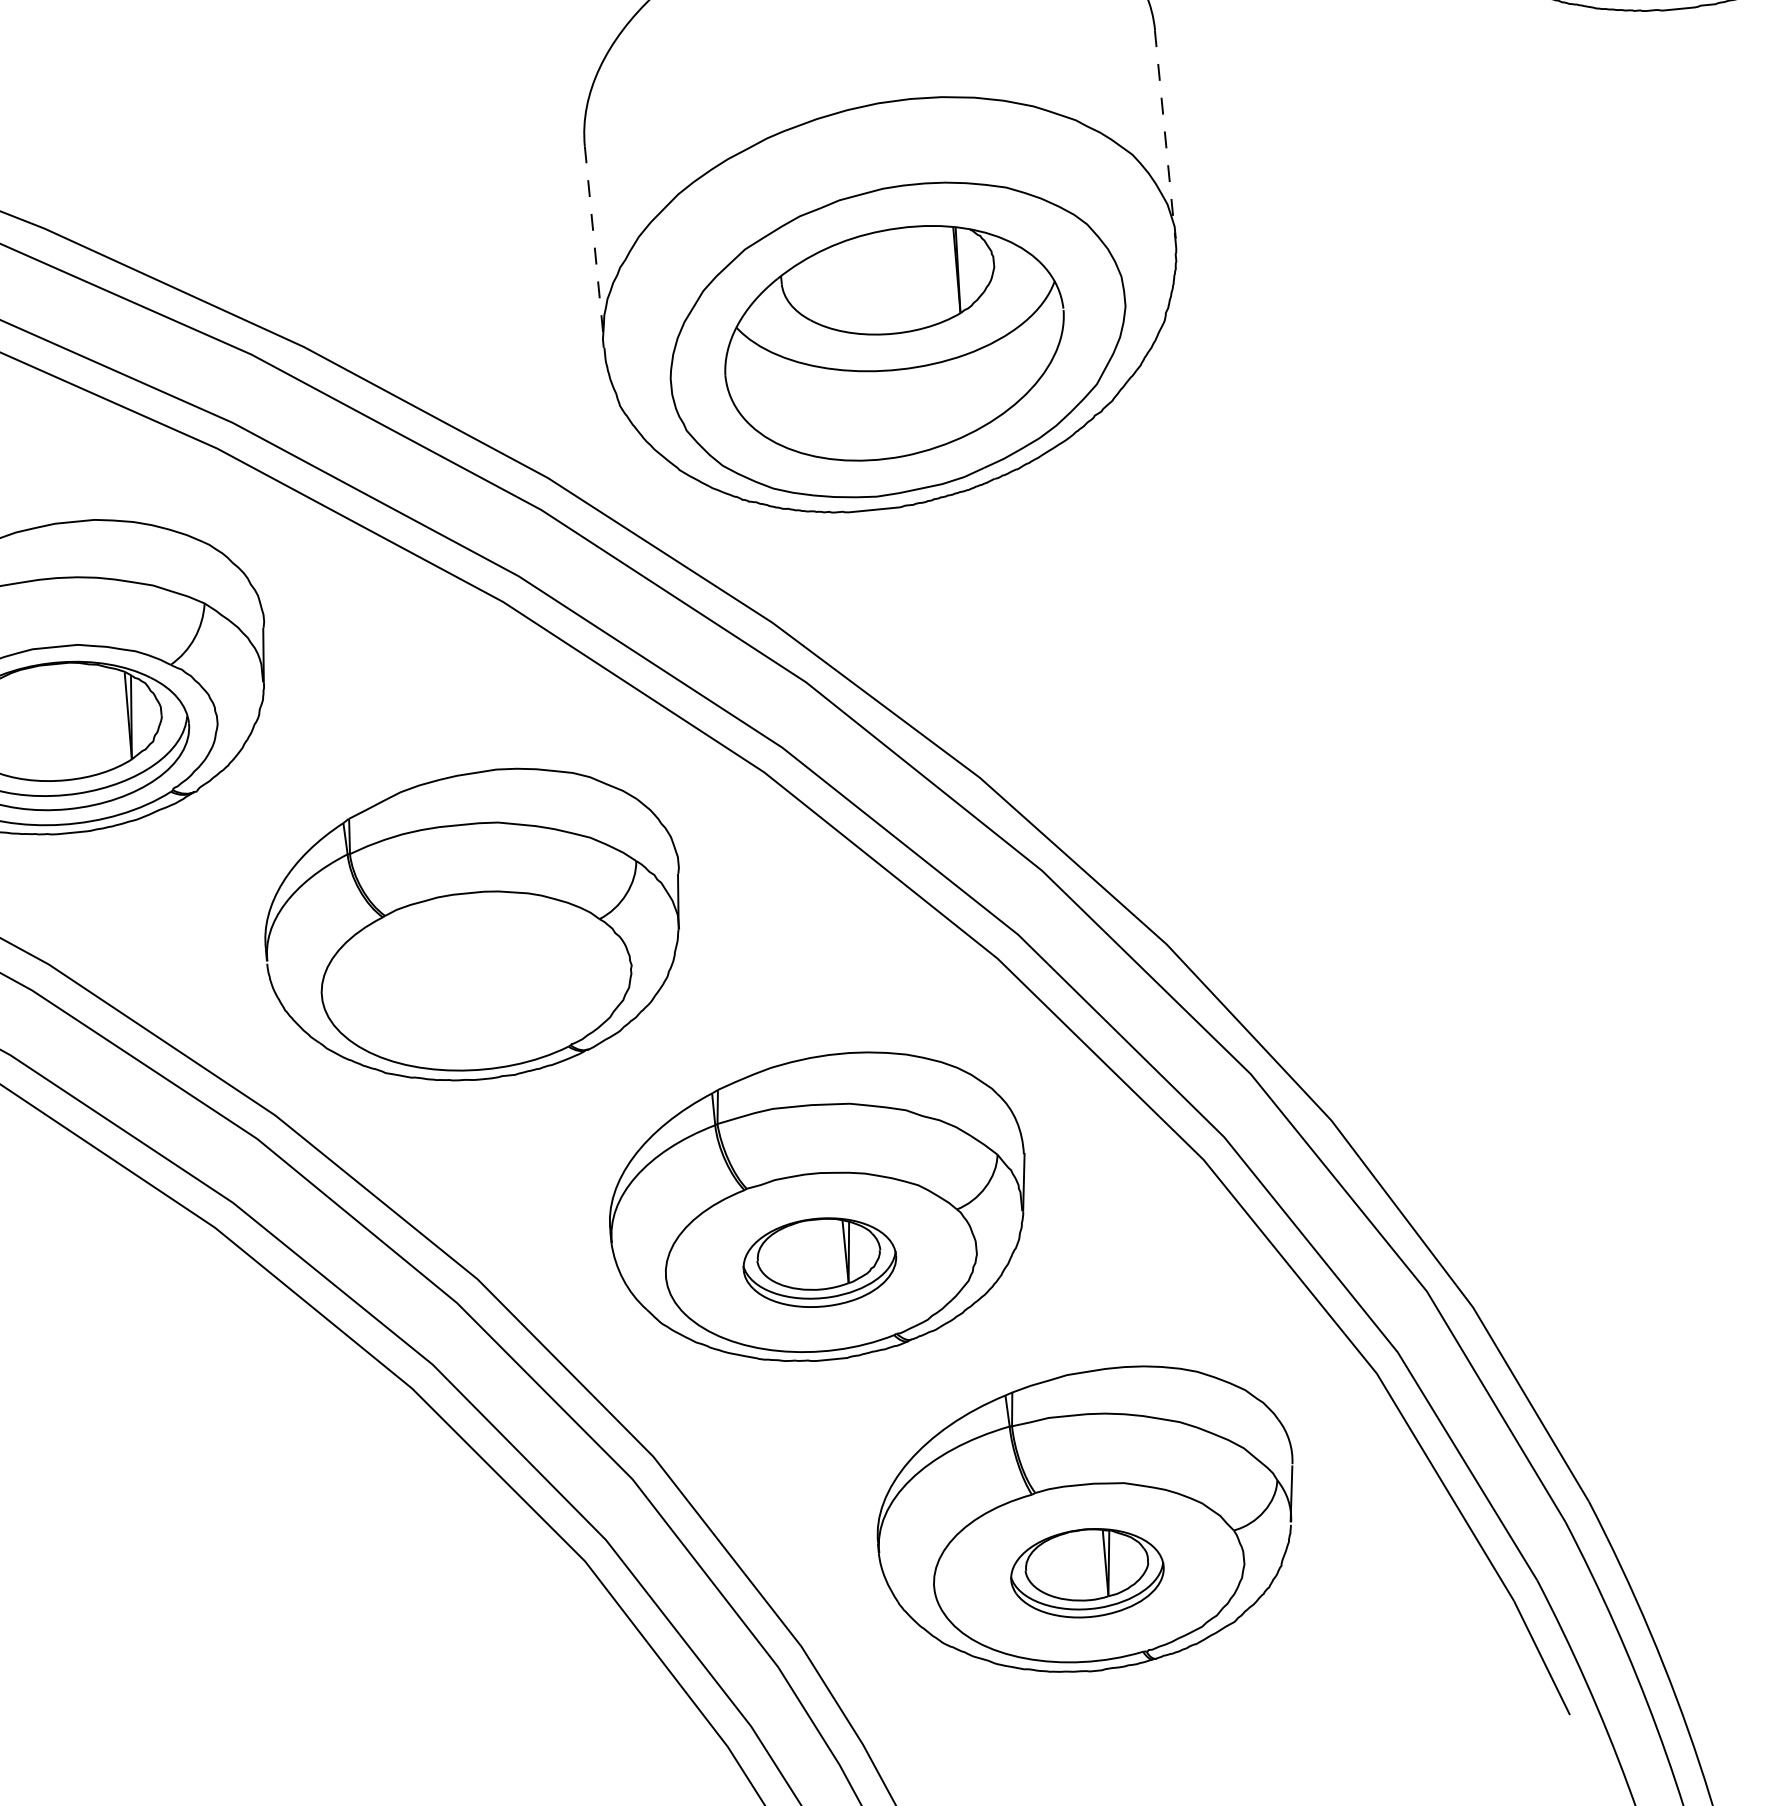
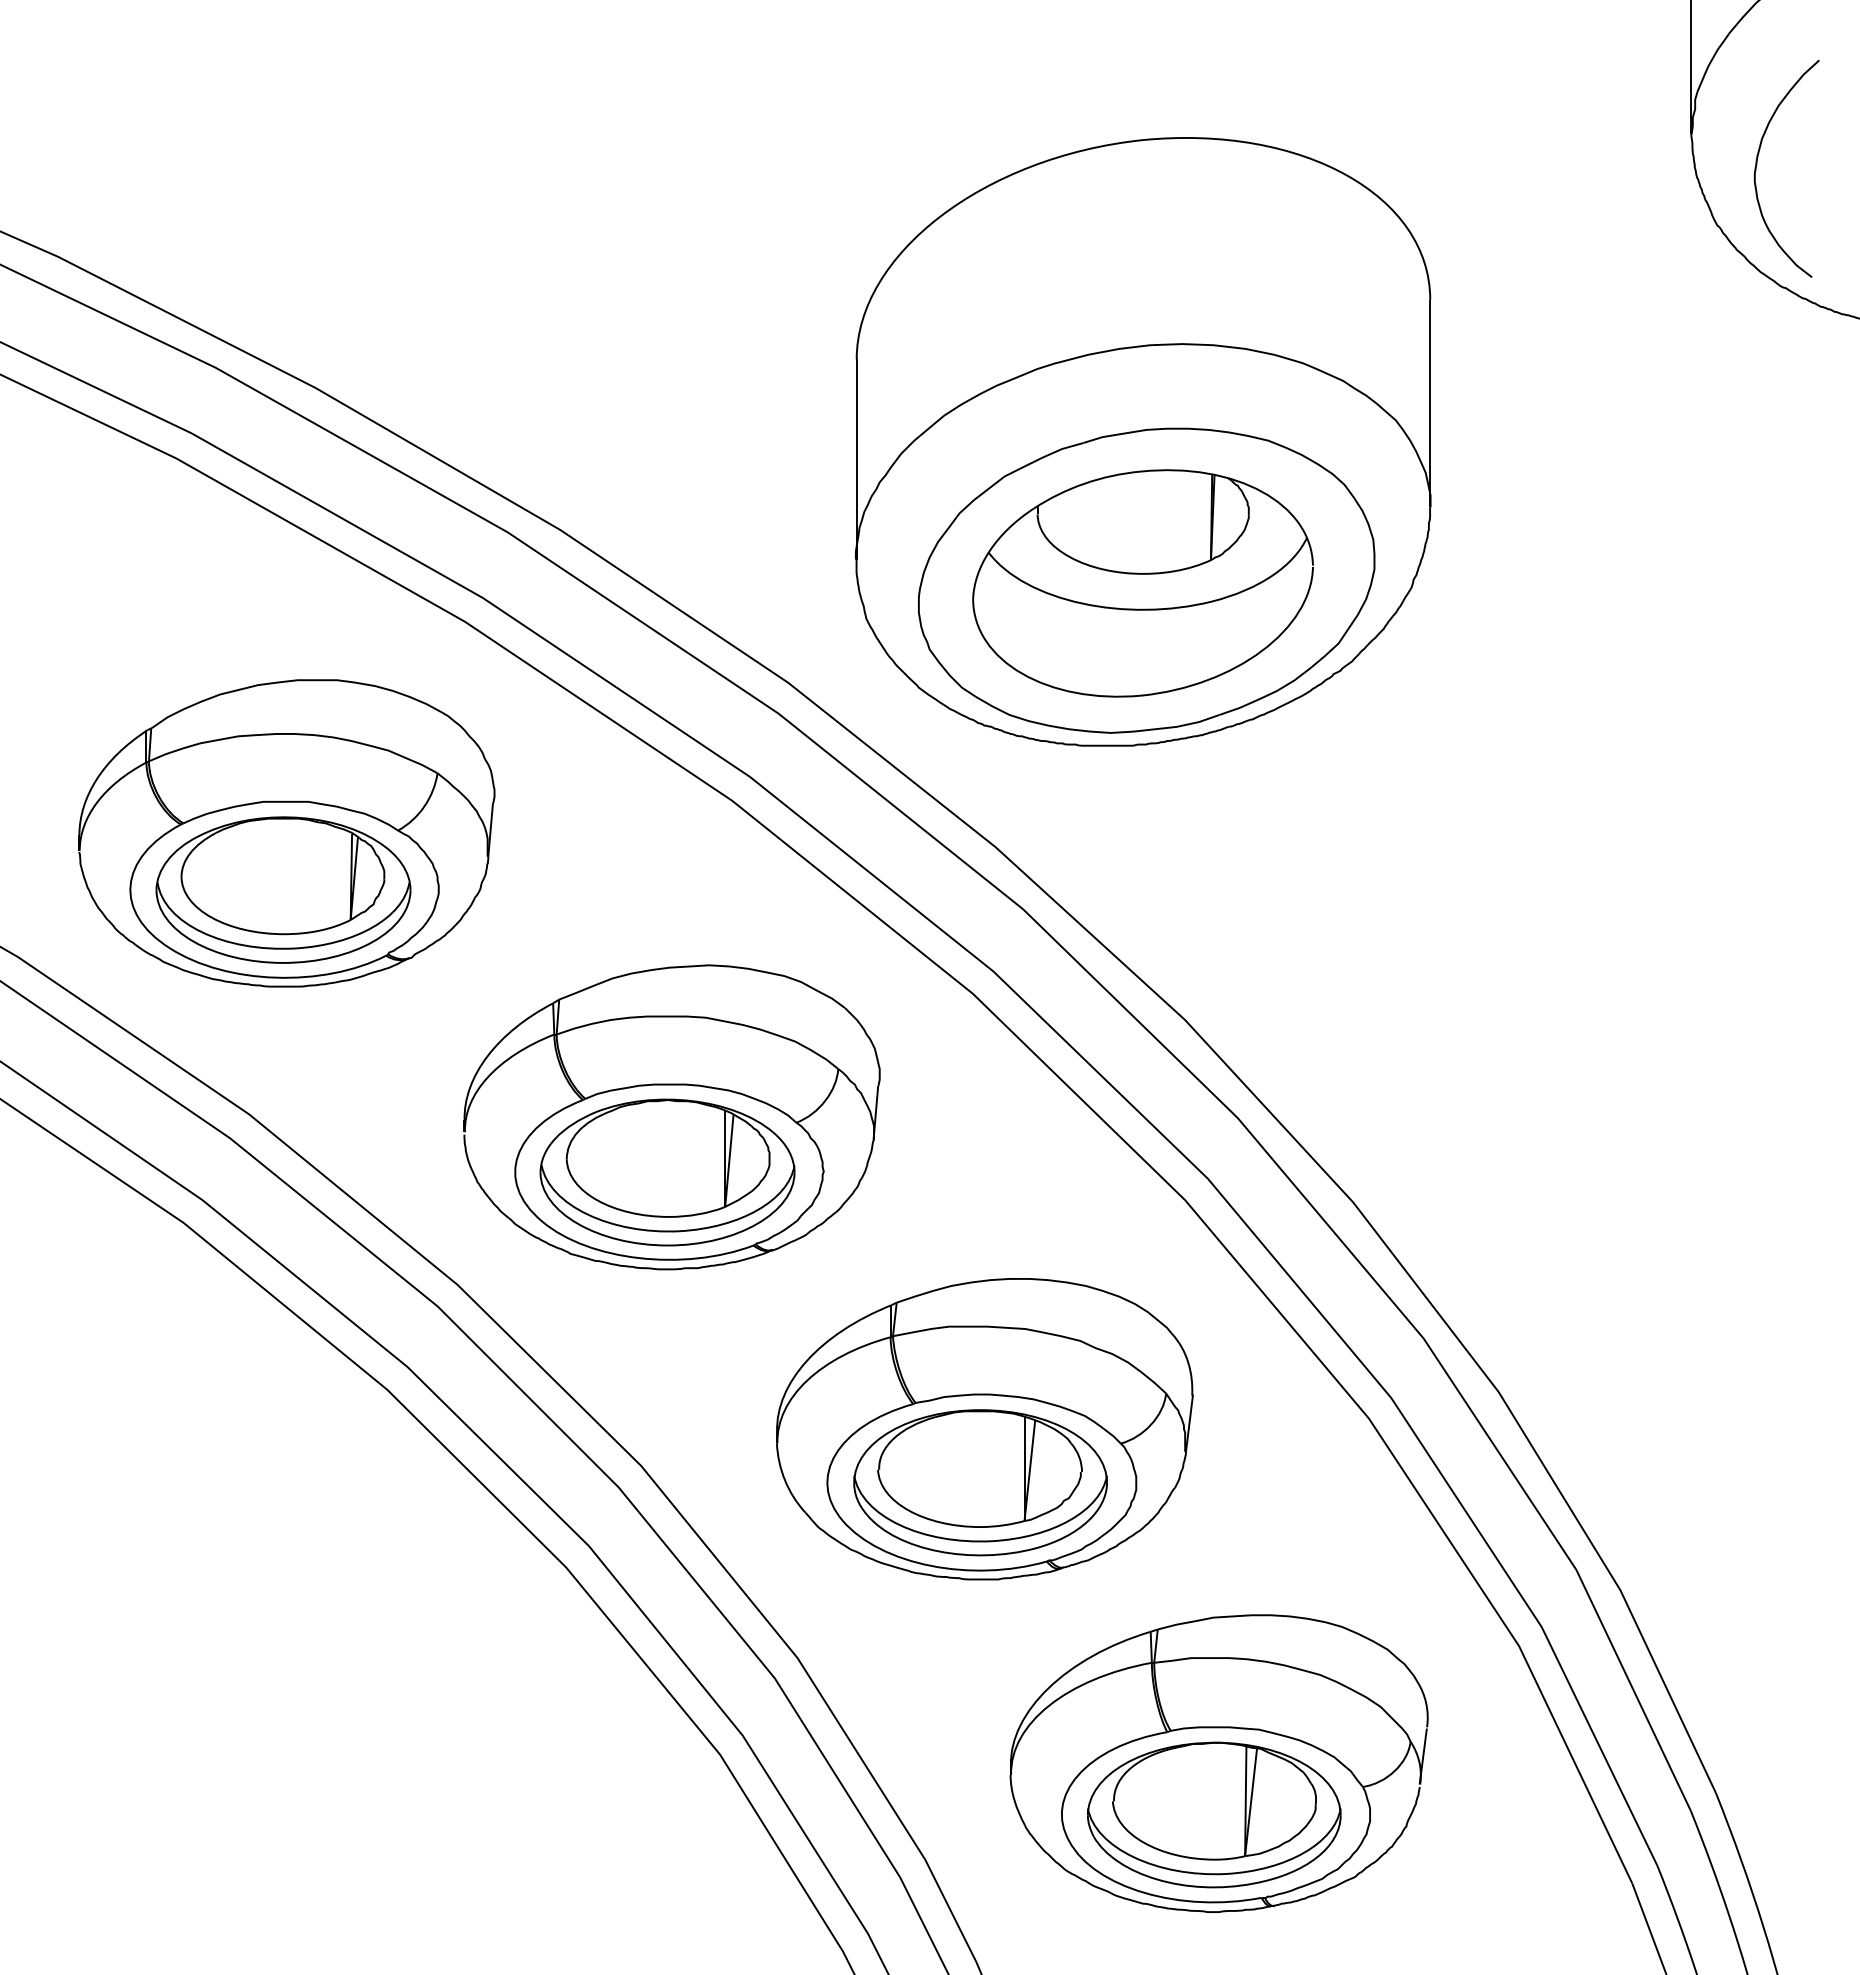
line: (1165, 134) -> (1430, 403), dashed -> solid
line: (594, 248) -> (856, 460), dashed -> solid
part: (474, 981) -> (667, 1172), added
part: (819, 1262) -> (980, 1482), size x1.67
part: (1087, 1572) -> (1214, 1814), size x1.67

